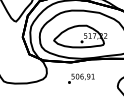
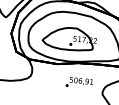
text: (81, 78) -> (79, 82), moved

